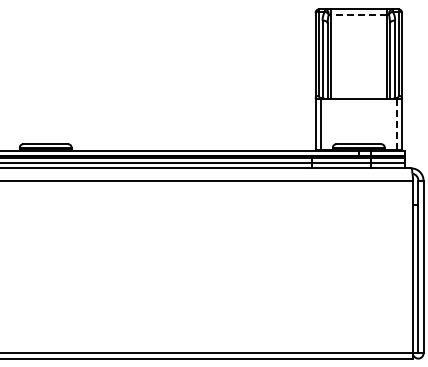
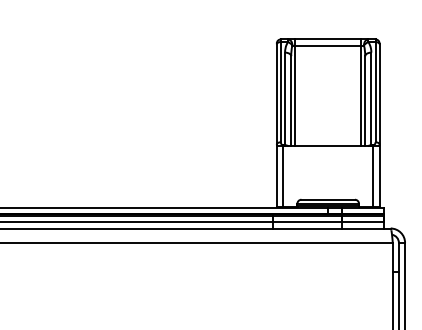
line: (358, 14) -> (327, 45), dashed -> solid
line: (396, 124) -> (372, 176), dashed -> solid

